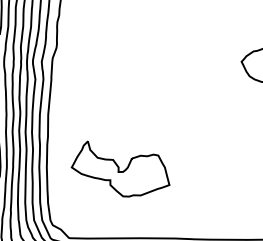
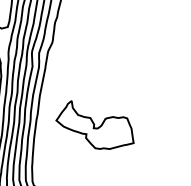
part: (120, 168) -> (95, 125), moved

